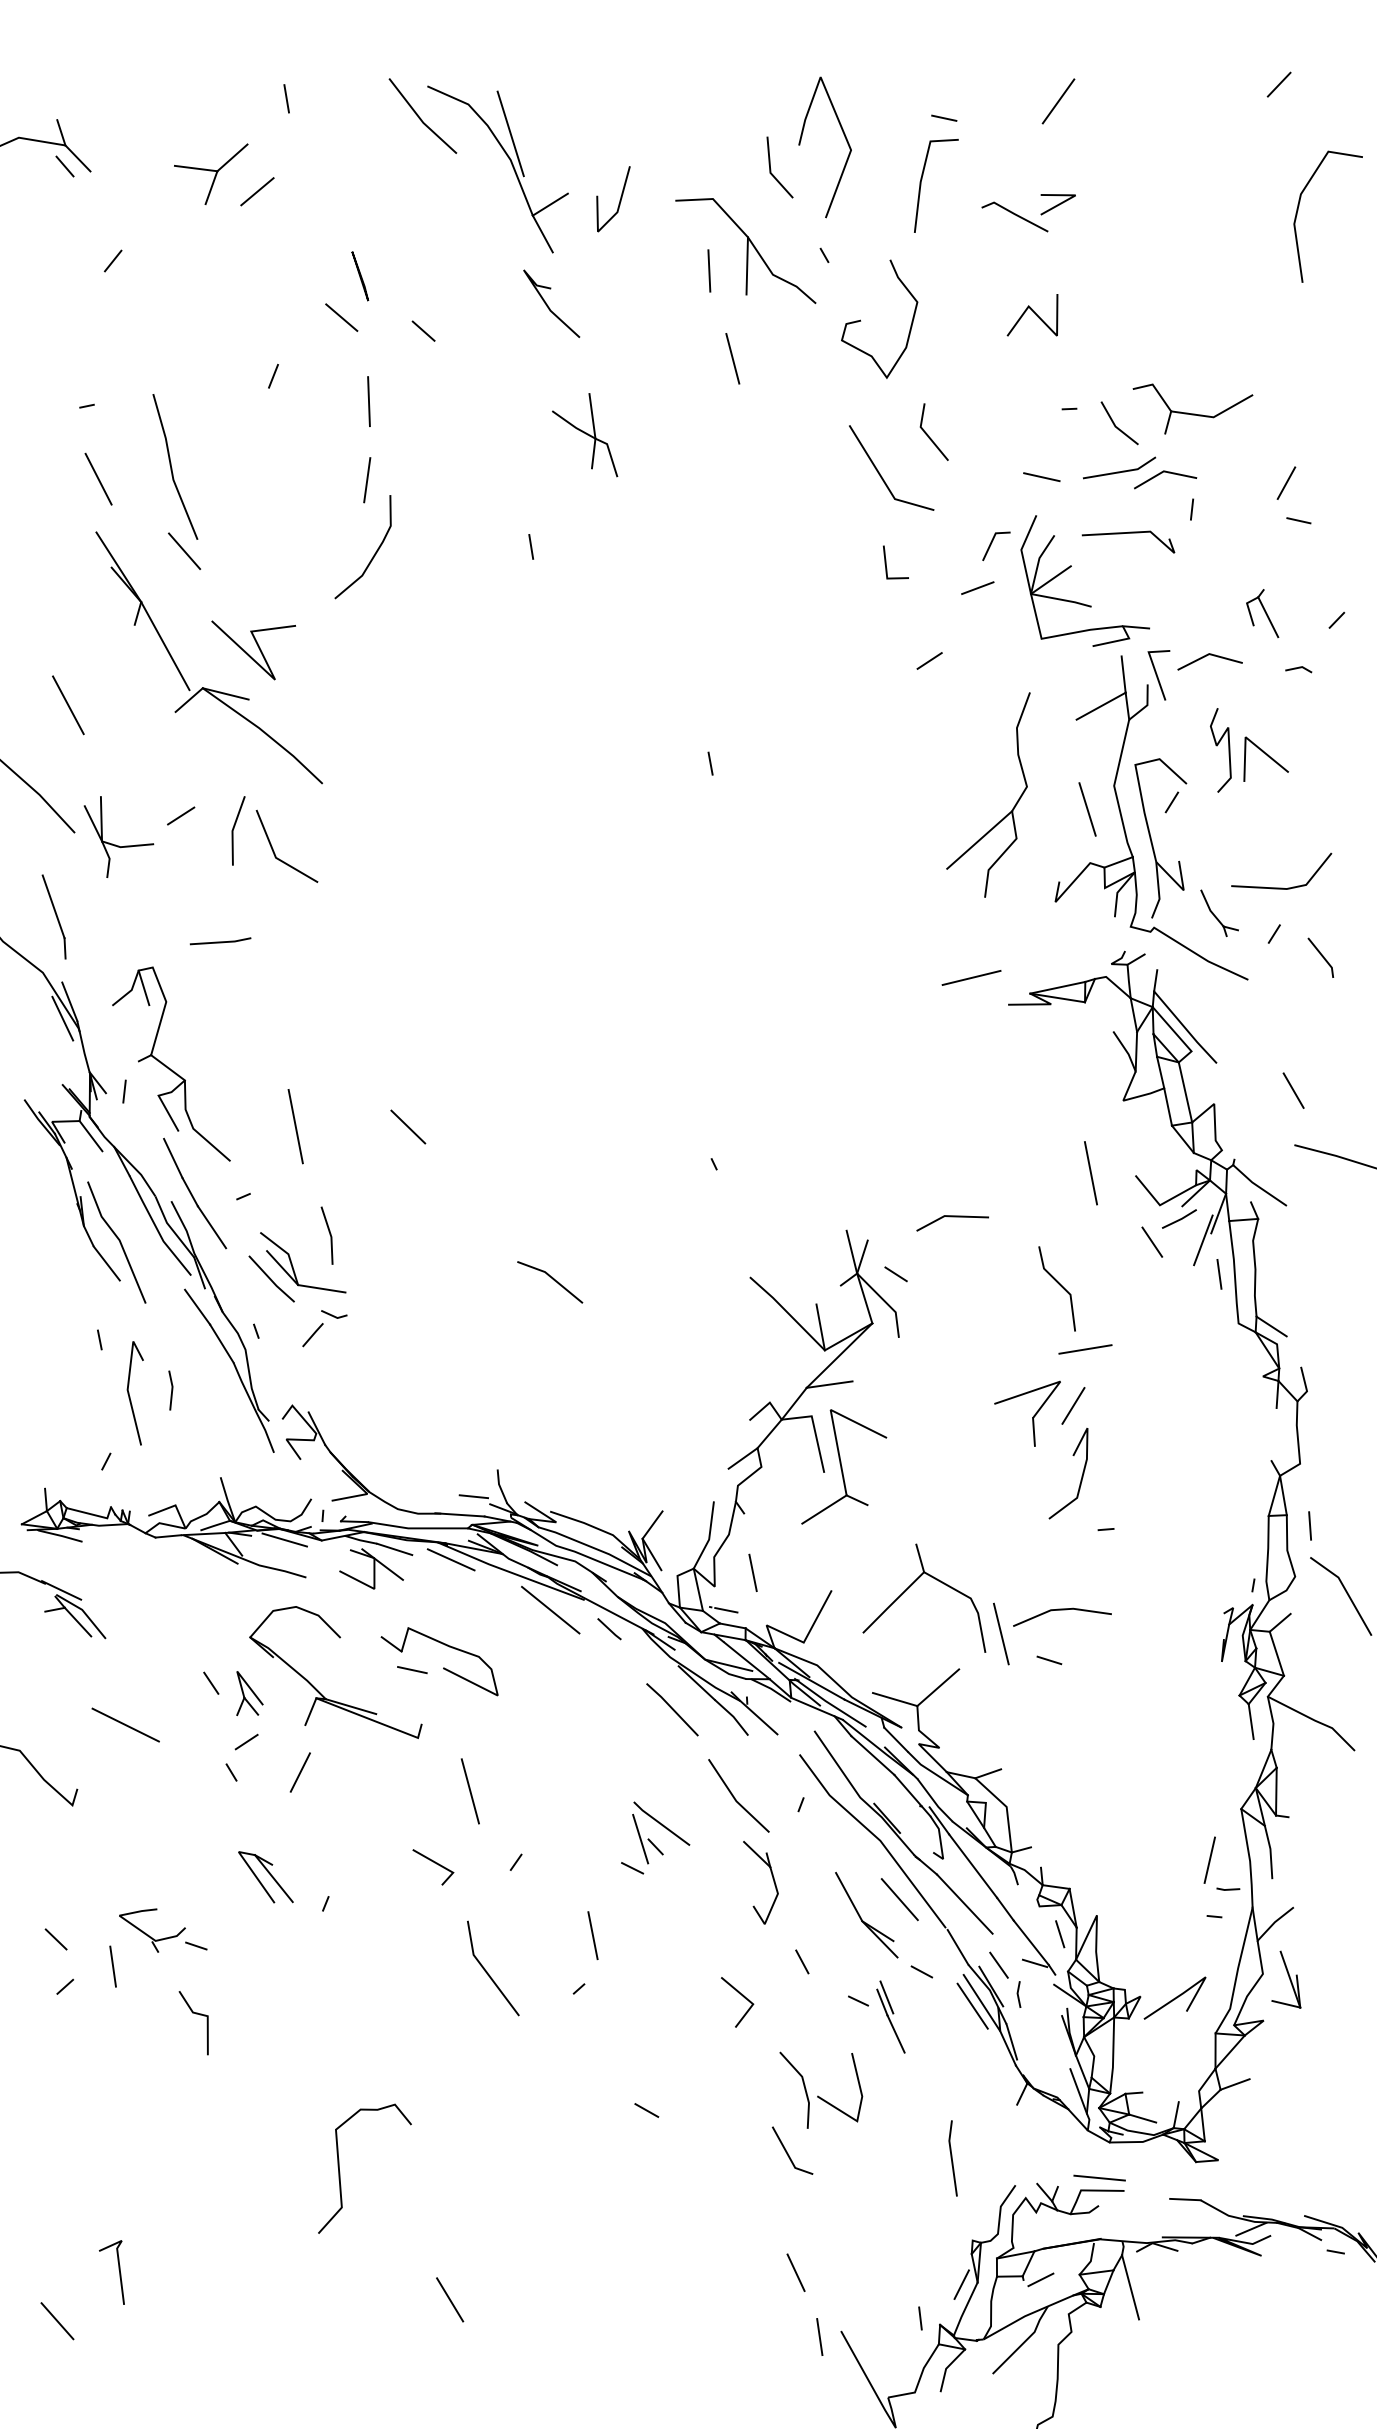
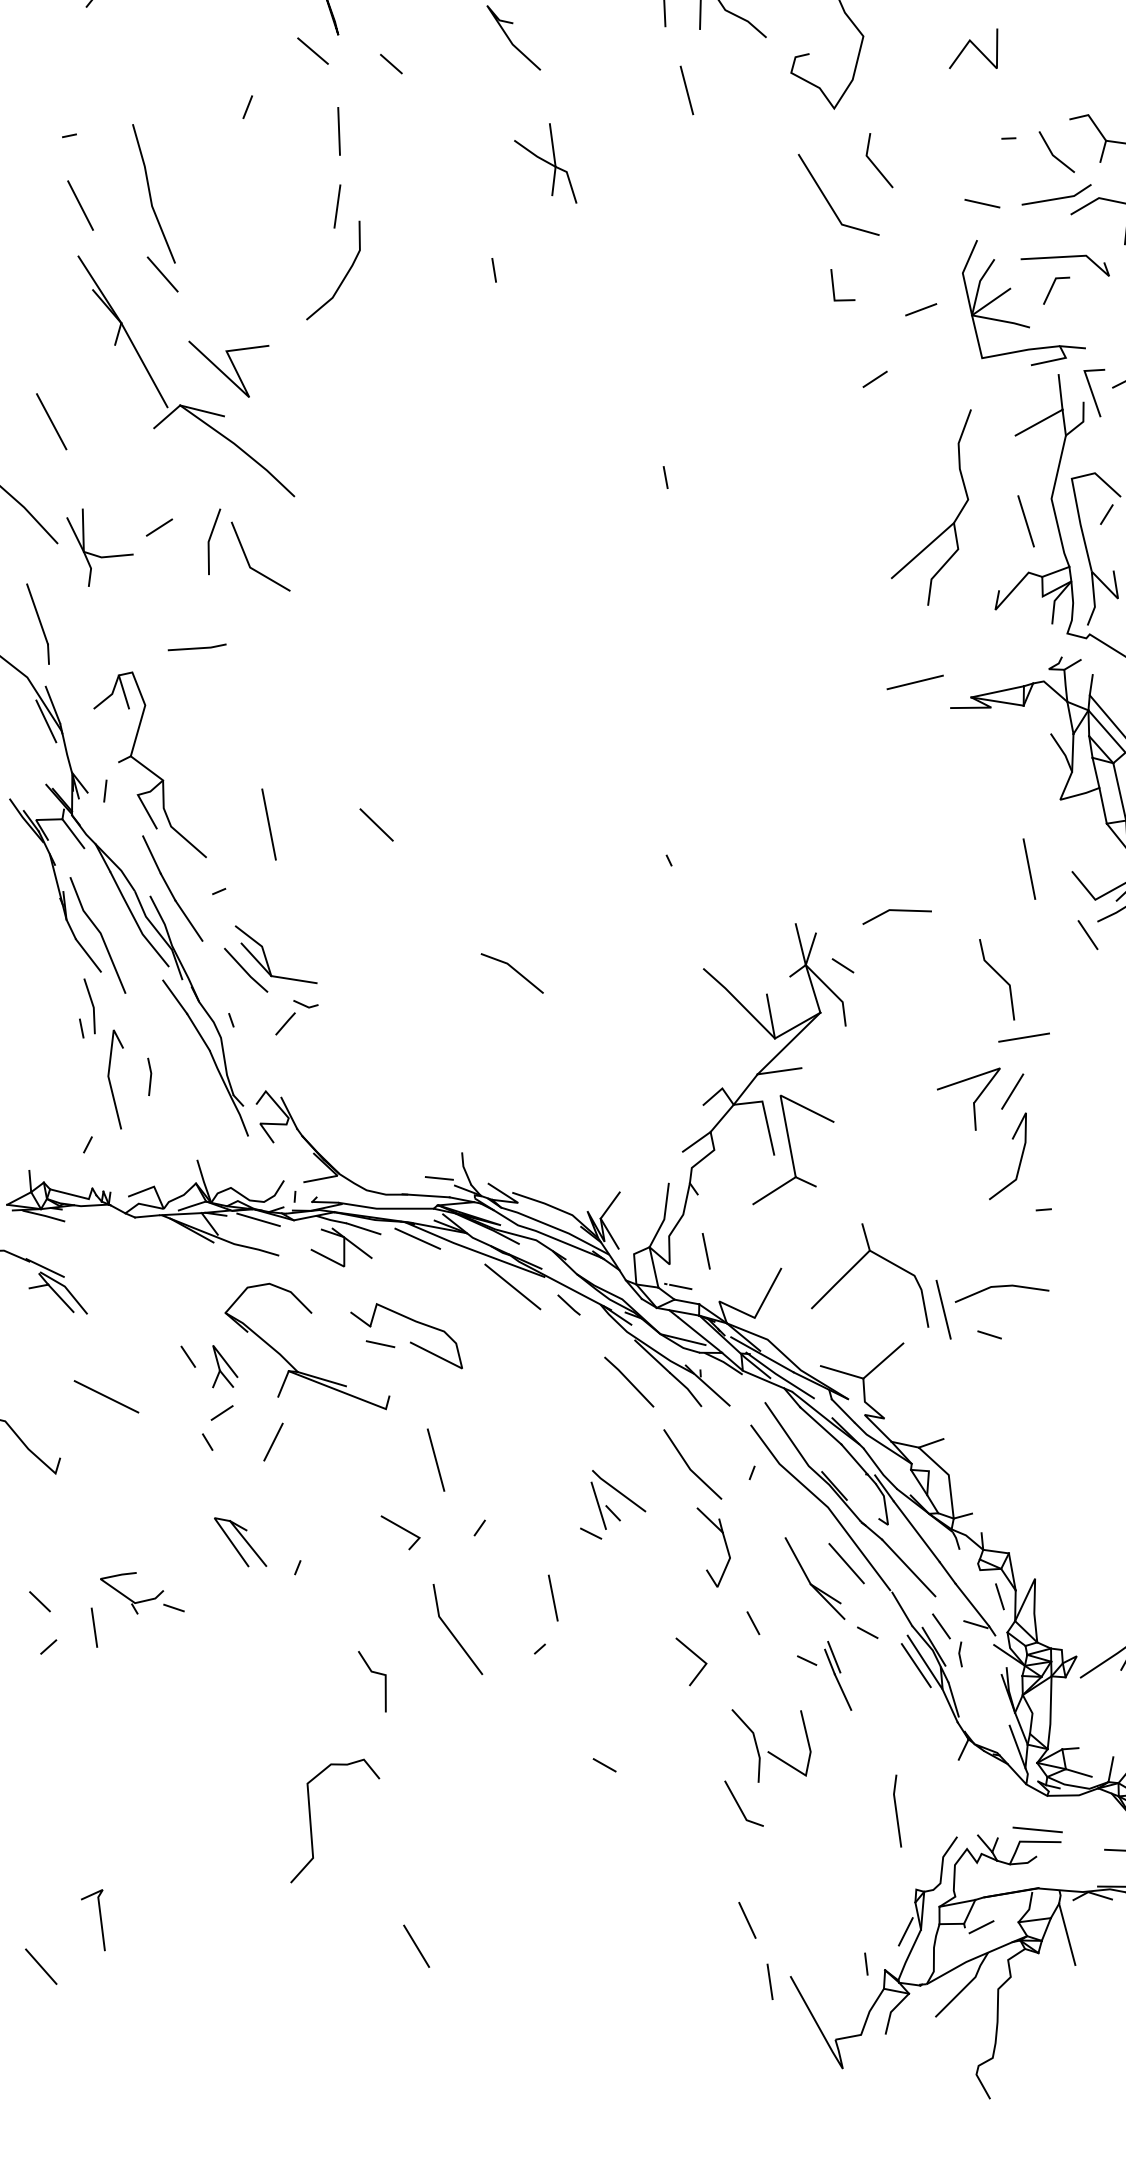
line: (991, 545) -> (1051, 290), moved
line: (329, 1234) -> (91, 1005), moved
line: (195, 2014) -> (373, 1673), moved

